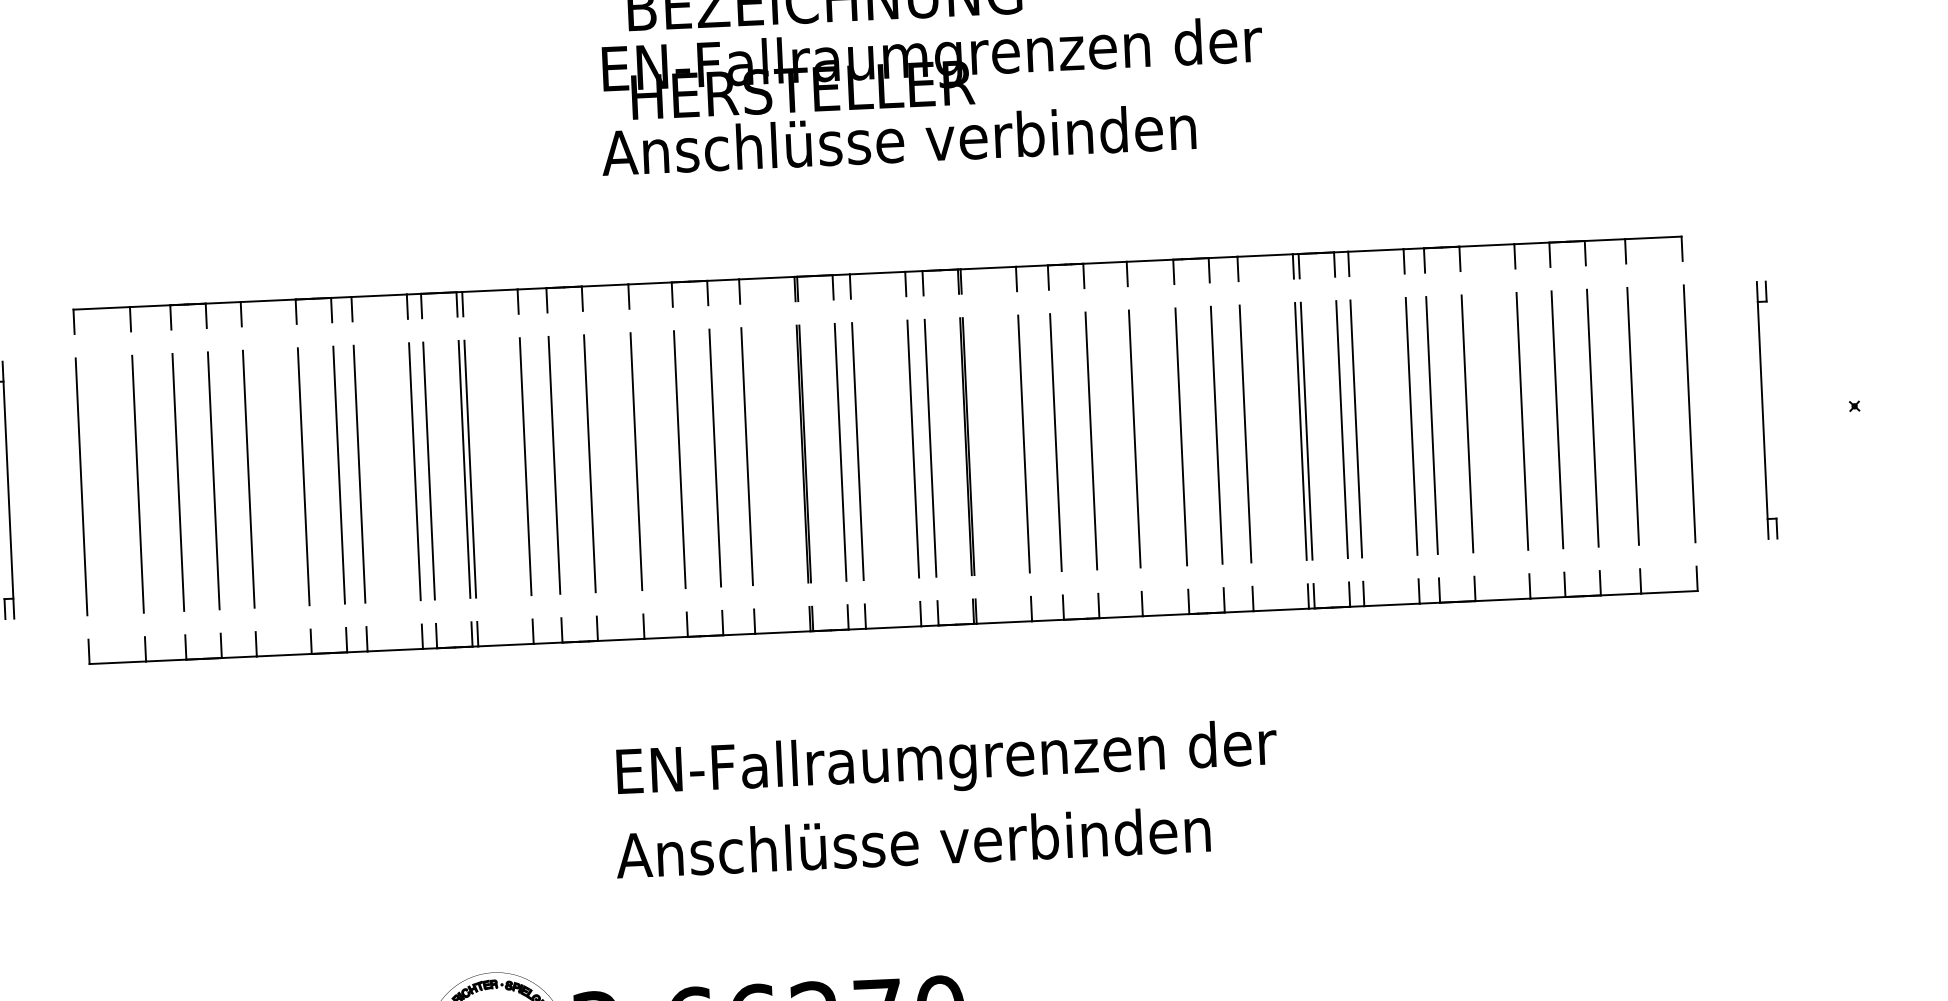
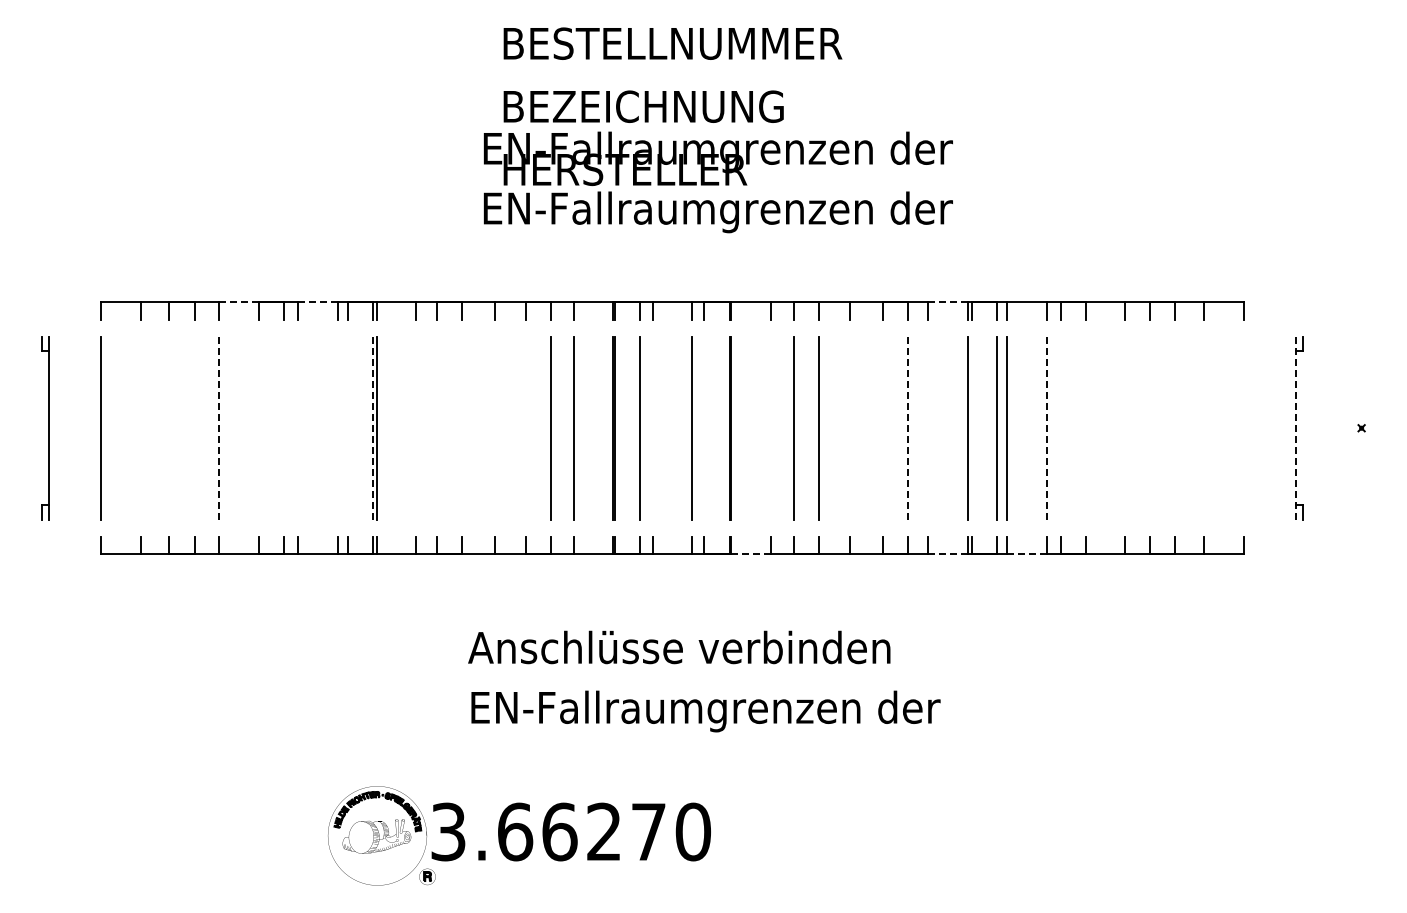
text: (933, 144) -> (716, 212), Anschlüsse verbinden -> EN-Fallraumgrenzen der
line: (1265, 255) -> (948, 302), solid -> dashed
line: (378, 296) -> (317, 302), solid -> dashed
line: (268, 301) -> (239, 302), solid -> dashed
line: (1763, 409) -> (1296, 427), solid -> dashed
line: (1689, 412) -> (1244, 427), removed
line: (1633, 415) -> (1204, 427), removed
line: (1592, 417) -> (1175, 427), removed
line: (1557, 418) -> (1150, 427), removed
line: (1522, 420) -> (1125, 427), removed
line: (1467, 422) -> (1086, 427), removed
line: (1432, 424) -> (1061, 427), removed
line: (1411, 425) -> (1046, 427), solid -> dashed
line: (1306, 430) -> (971, 427), removed
line: (1245, 432) -> (928, 427), removed
line: (1216, 434) -> (907, 427), solid -> dashed
line: (1180, 435) -> (882, 427), removed
line: (1134, 437) -> (849, 427), removed
line: (1023, 443) -> (770, 427), removed
line: (930, 447) -> (704, 427), removed
line: (857, 450) -> (652, 427), removed
line: (680, 458) -> (526, 427), removed
line: (636, 460) -> (495, 427), removed
line: (590, 462) -> (462, 427), removed
line: (553, 464) -> (436, 427), removed
line: (525, 465) -> (416, 427), removed
line: (463, 468) -> (372, 427), solid -> dashed
line: (414, 470) -> (337, 427), removed
line: (428, 470) -> (347, 427), removed
line: (338, 474) -> (283, 427), removed
line: (358, 474) -> (297, 428), removed
line: (303, 475) -> (258, 427), removed
line: (213, 479) -> (194, 427), removed
line: (248, 479) -> (219, 428), solid -> dashed
line: (178, 481) -> (169, 427), removed
line: (137, 483) -> (140, 427), removed
line: (1391, 605) -> (1026, 554), solid -> dashed
line: (1281, 610) -> (948, 554), solid -> dashed
line: (1004, 622) -> (751, 554), solid -> dashed
text: (944, 762) -> (704, 651), EN-Fallraumgrenzen der -> Anschlüsse verbinden
text: (948, 846) -> (704, 711), Anschlüsse verbinden -> EN-Fallraumgrenzen der

